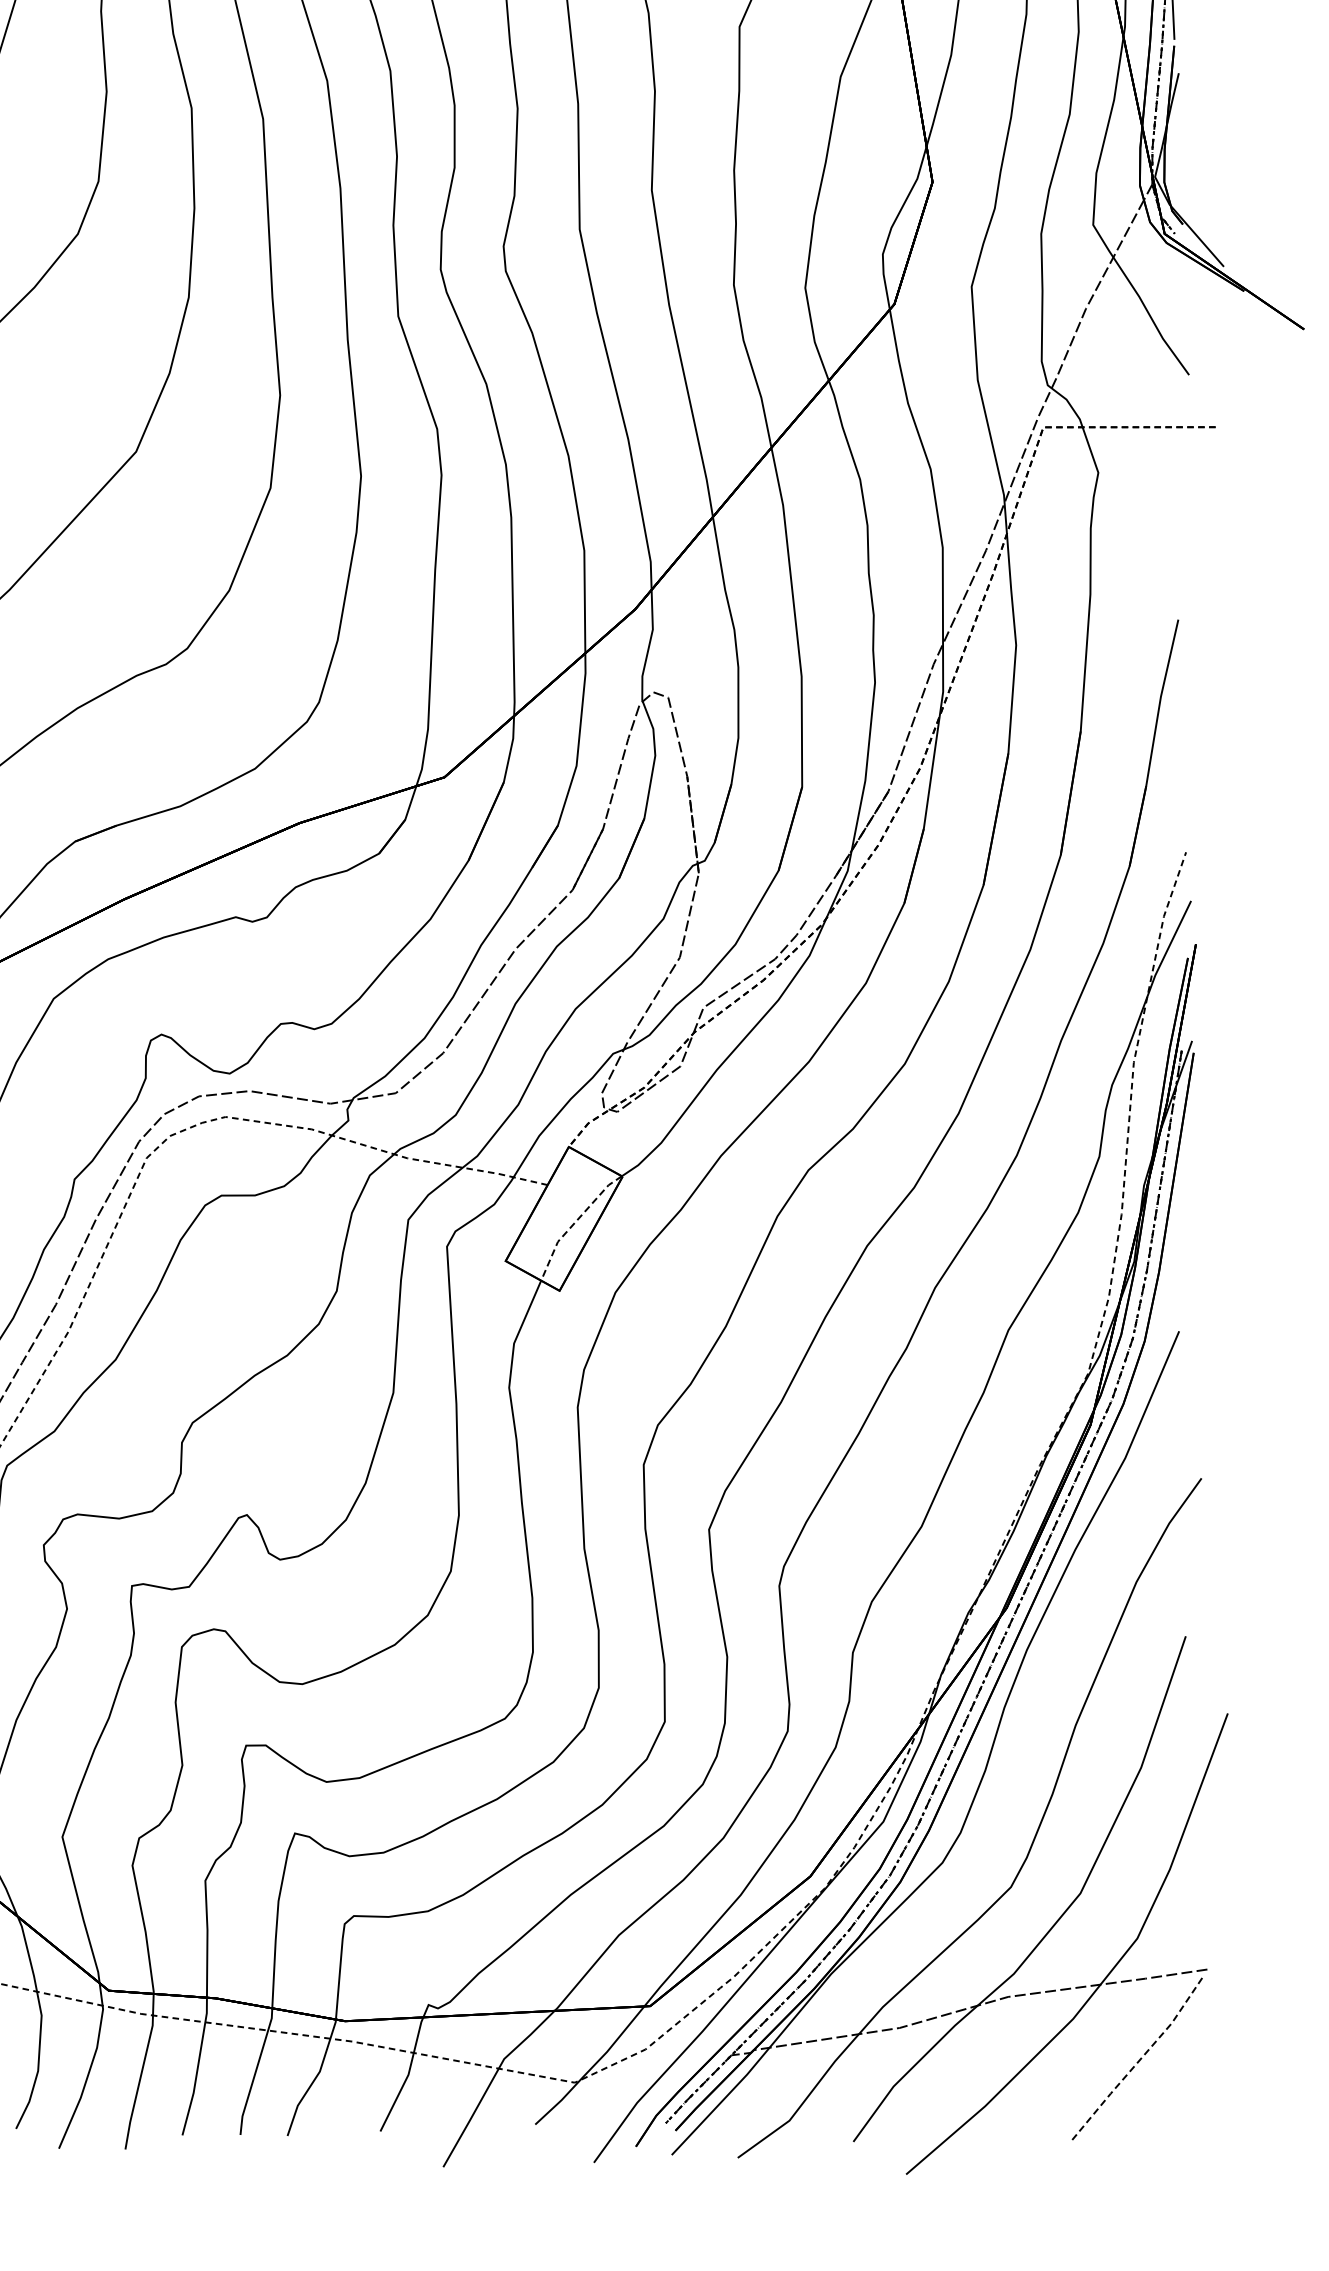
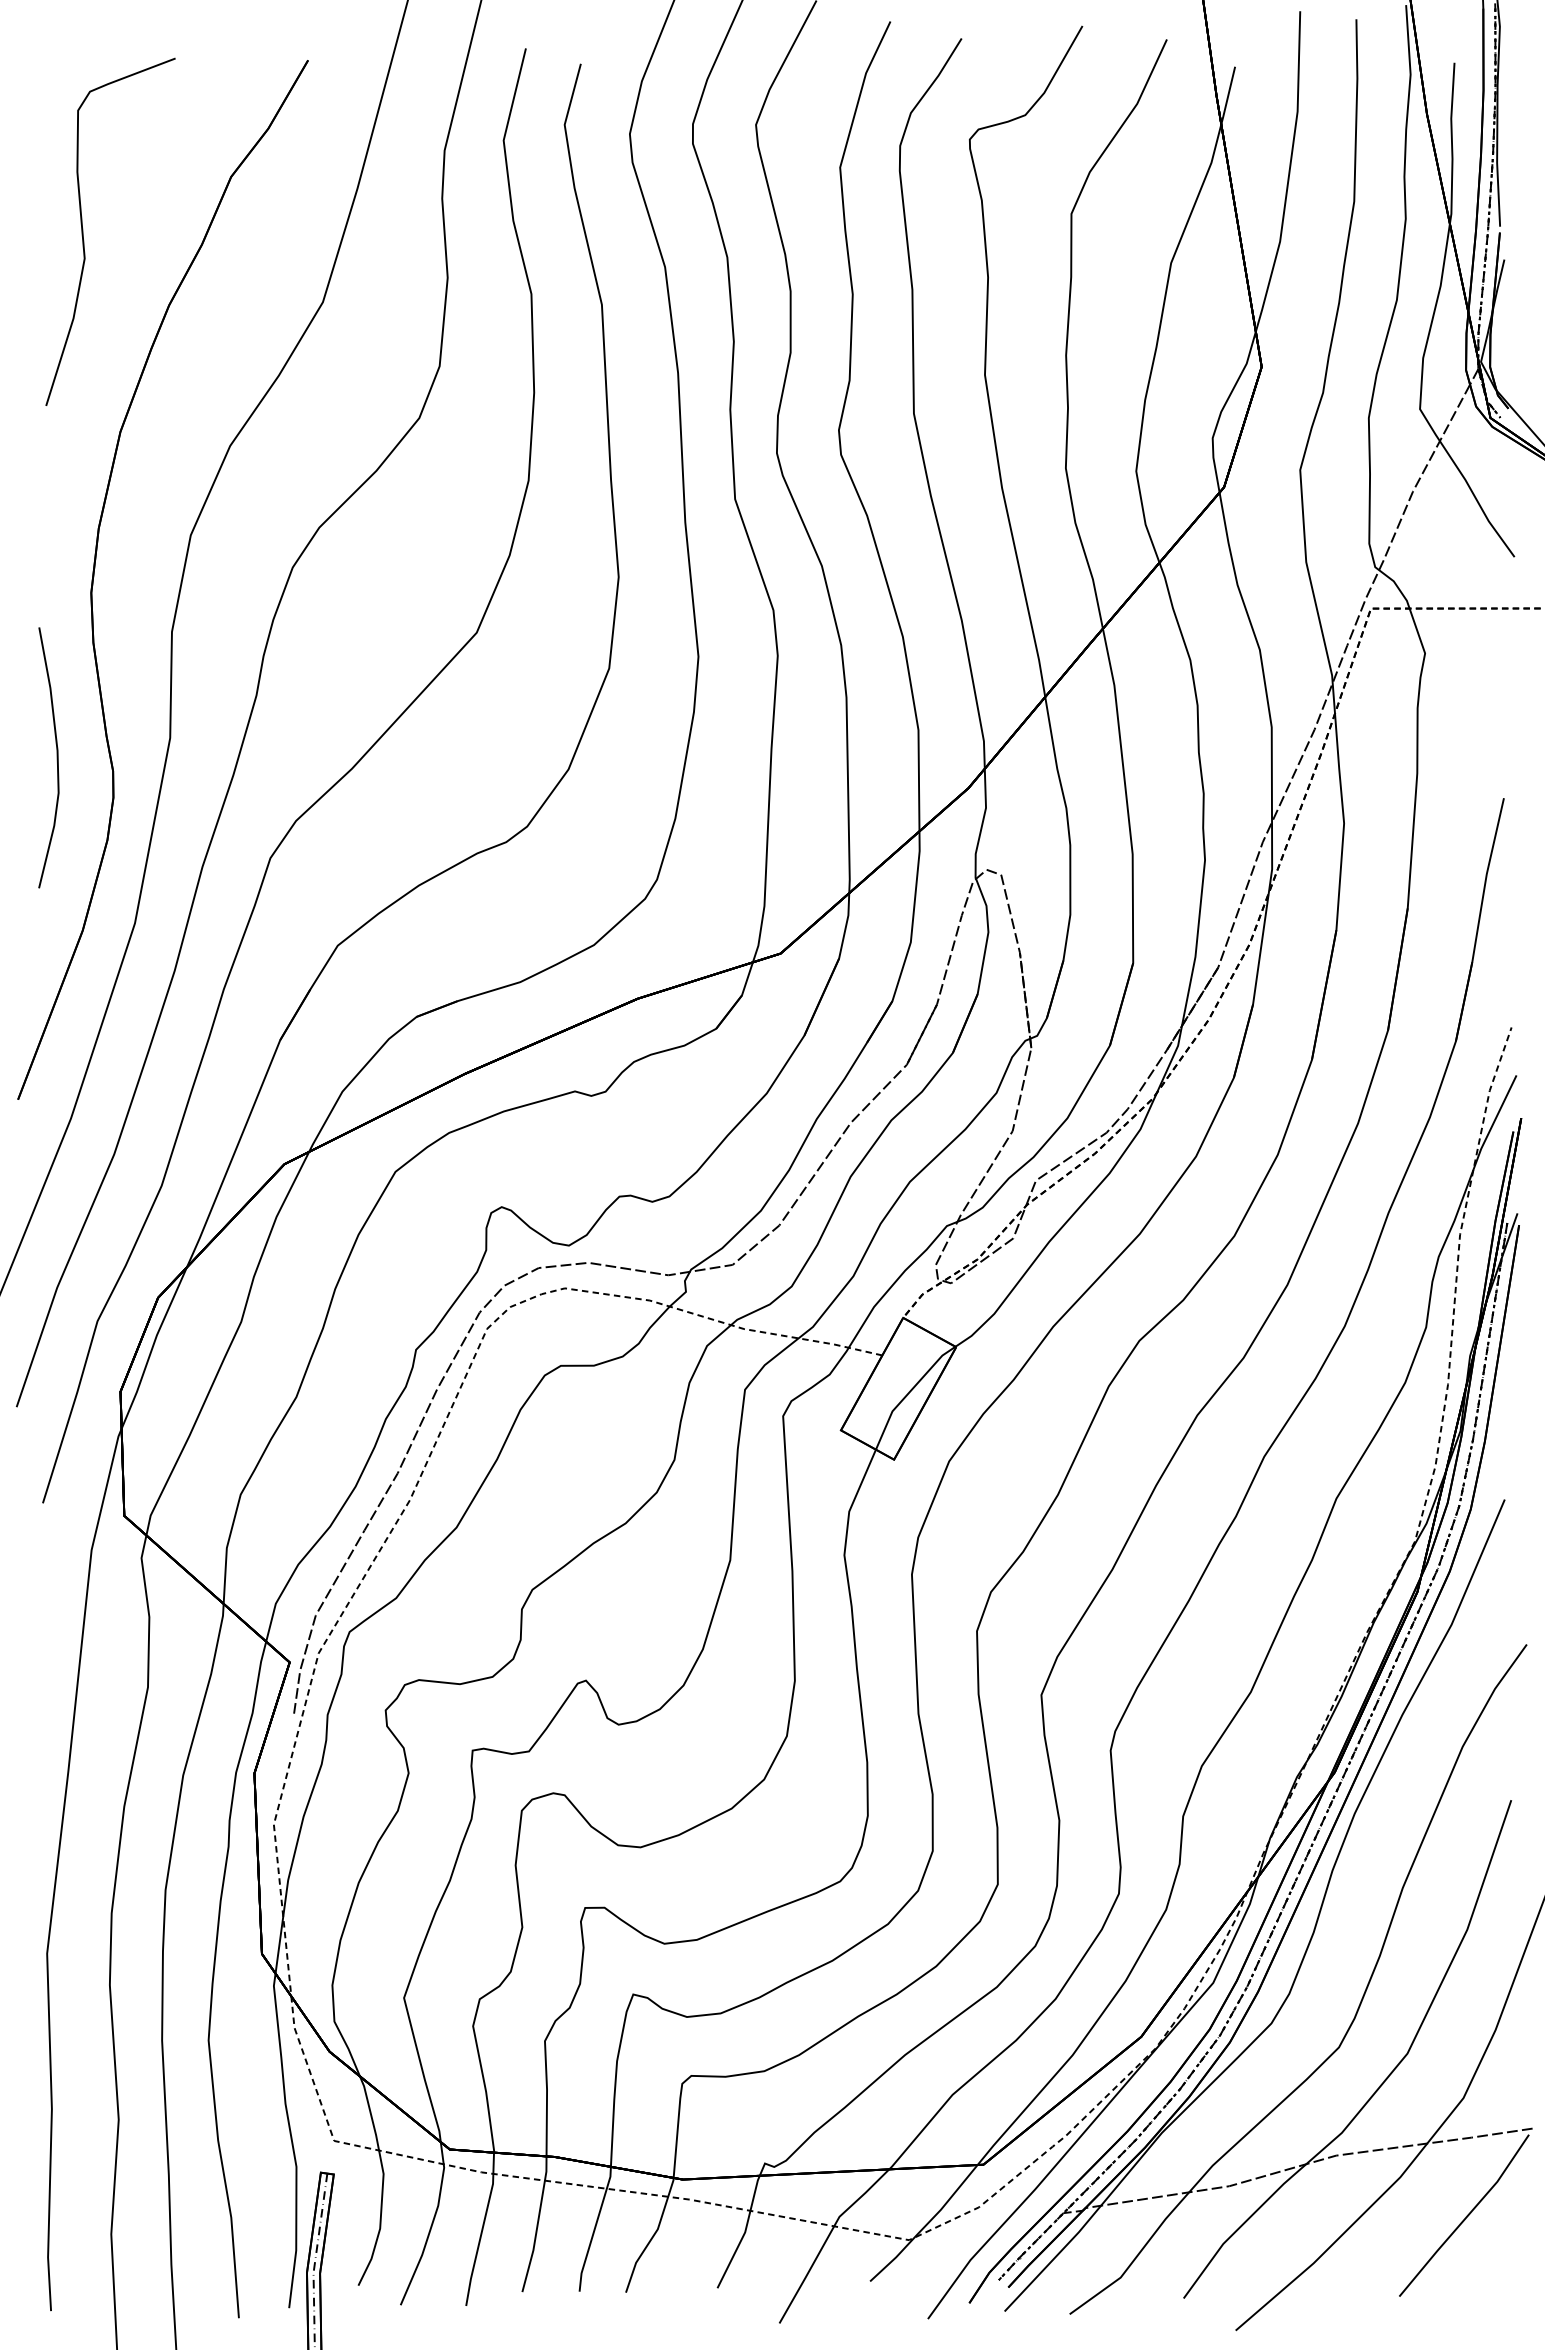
line: (574, 1223) -> (908, 1393), dashed -> solid
line: (1140, 2059) -> (1466, 2217), dashed -> solid

